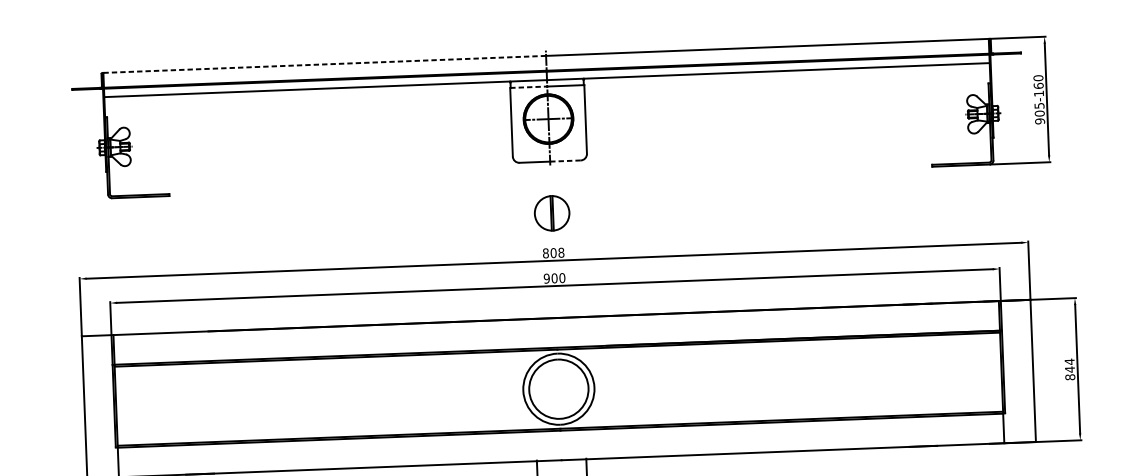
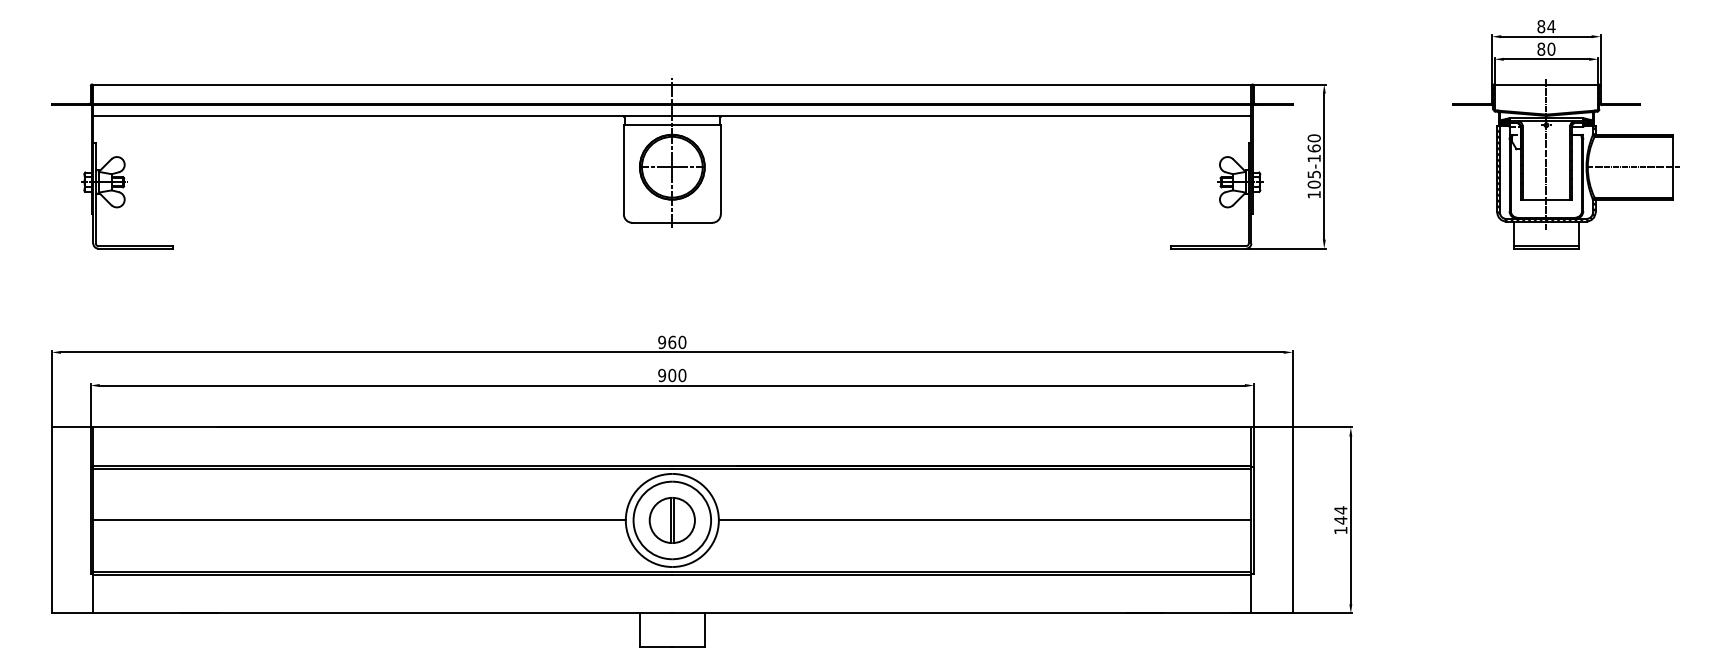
line: (323, 64) -> (381, 84), dashed -> solid
line: (529, 87) -> (648, 124), dashed -> solid
text: (1039, 121) -> (1313, 194), 905-160 -> 105-160
line: (565, 160) -> (692, 222), dashed -> solid
part: (551, 213) -> (671, 520), moved
text: (553, 253) -> (672, 342), 808 -> 960
text: (1070, 377) -> (1340, 530), 844 -> 144
line: (797, 380) -> (984, 520), added
line: (319, 398) -> (359, 520), added

